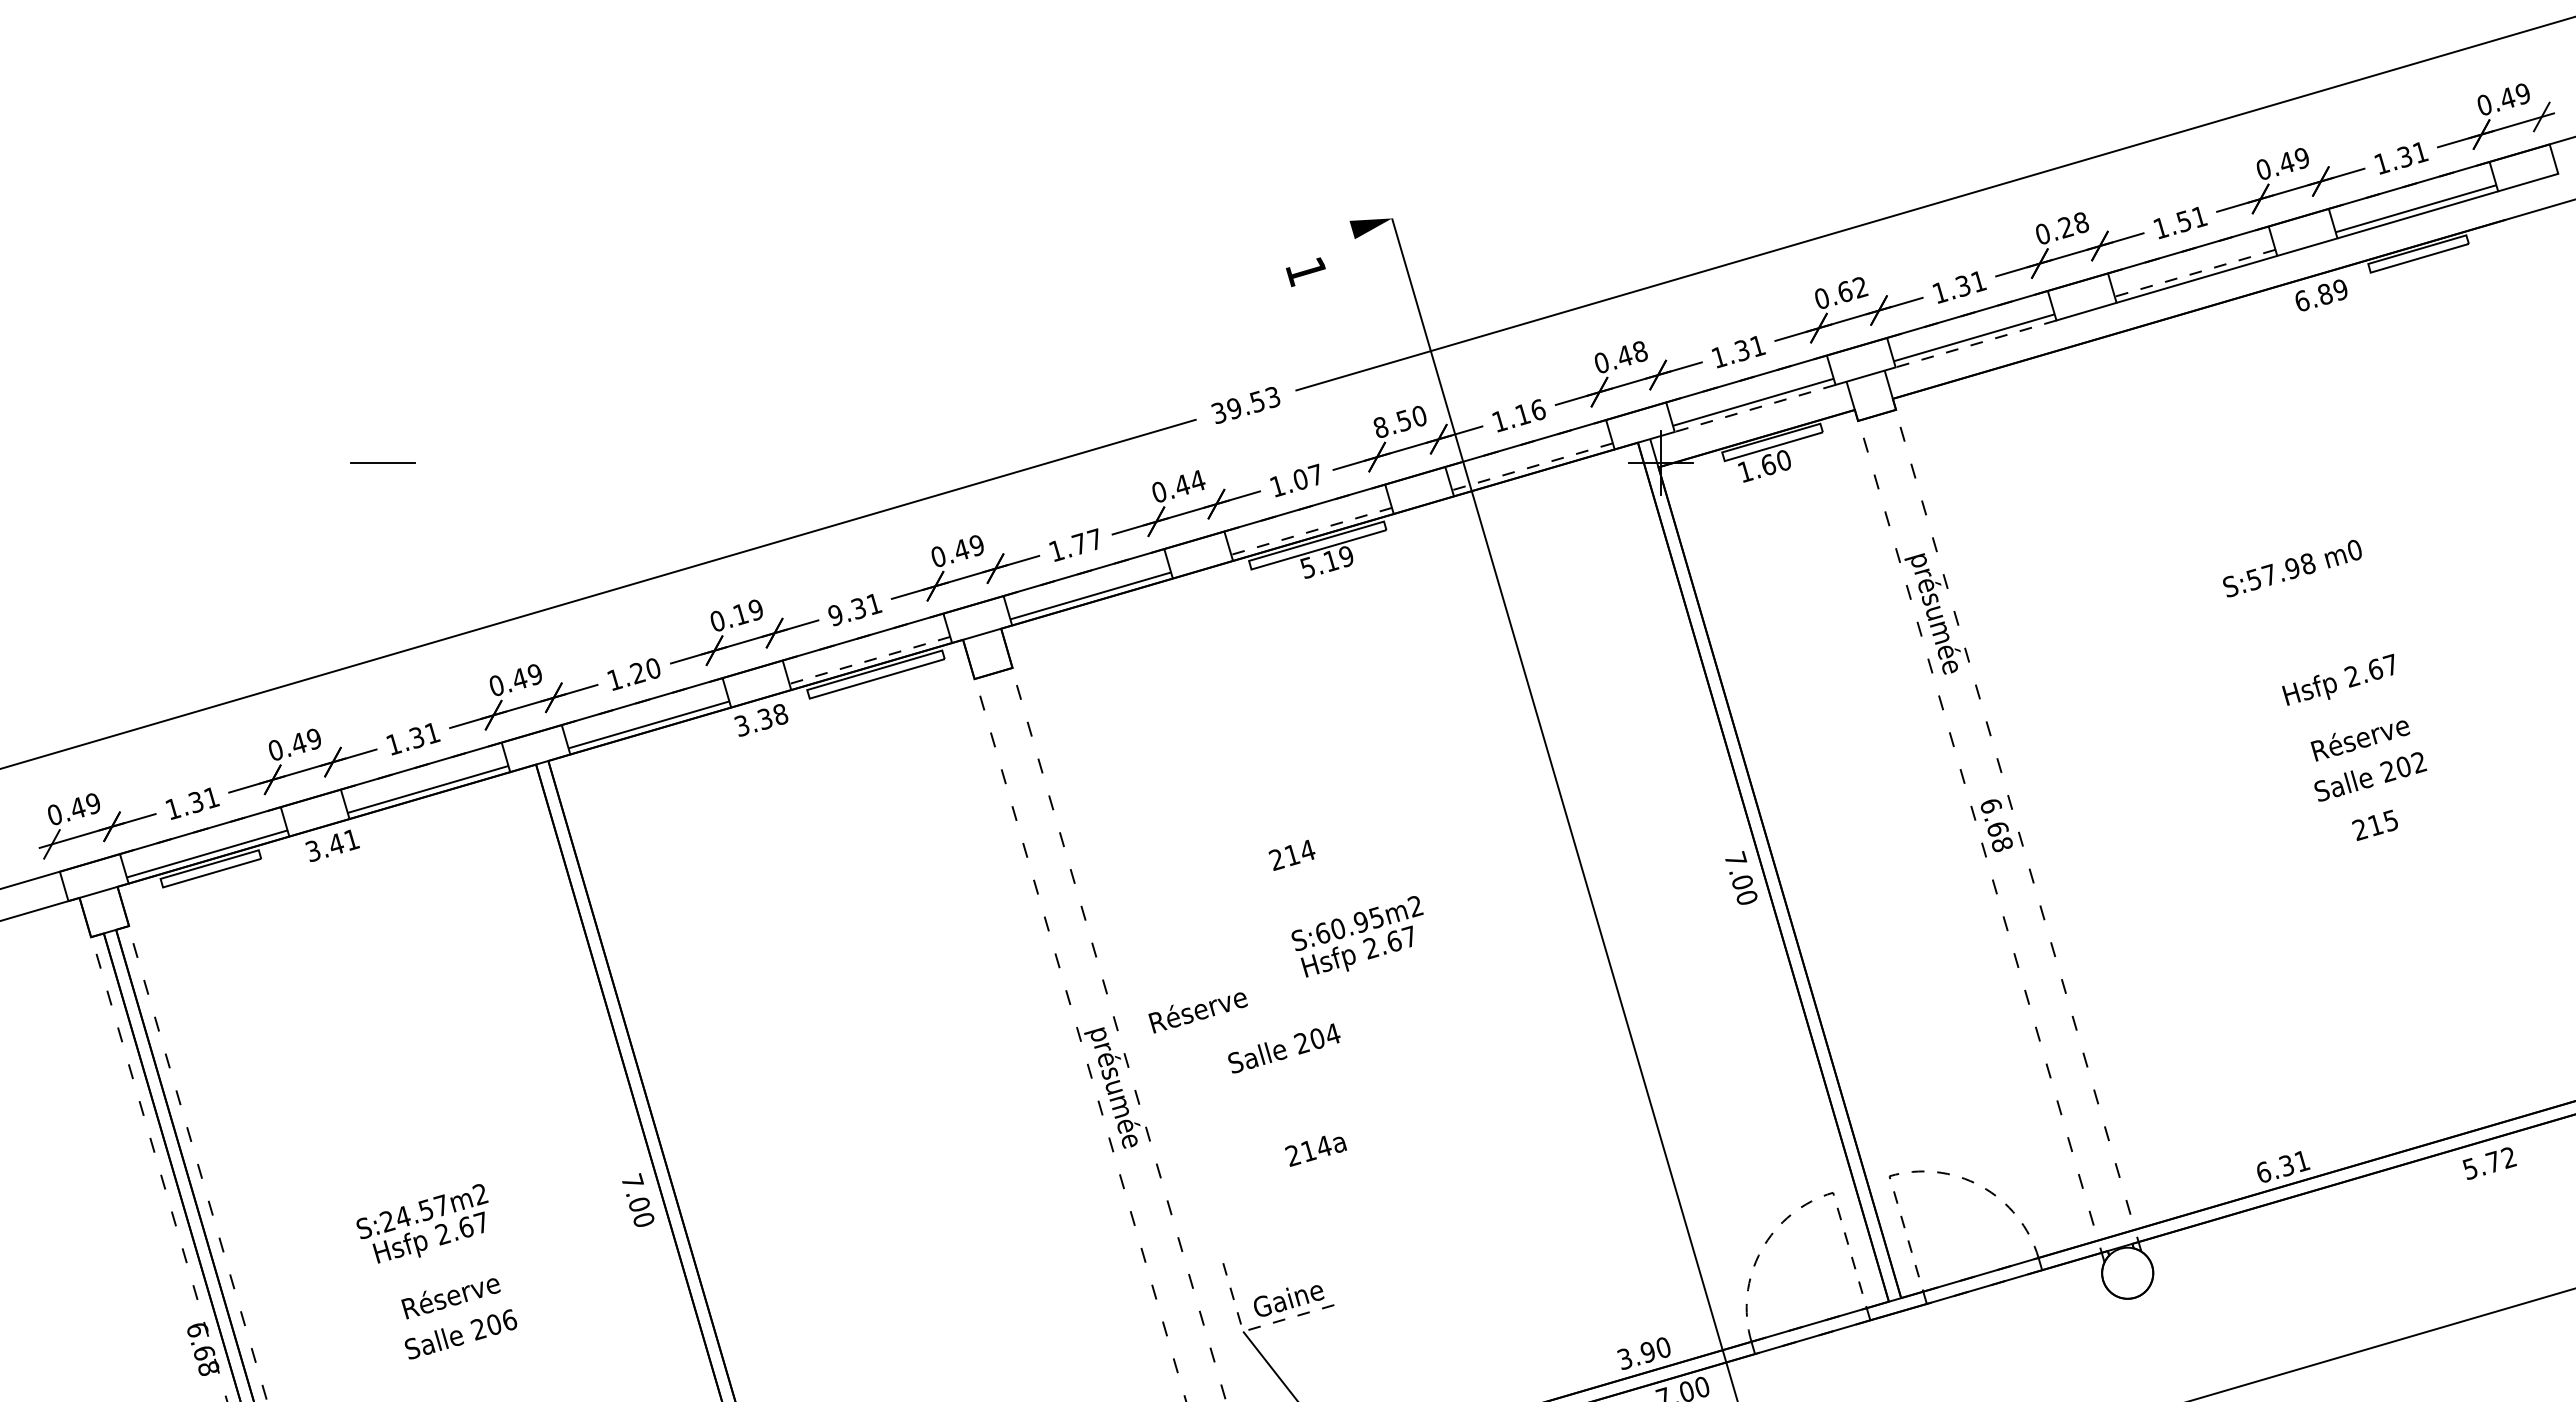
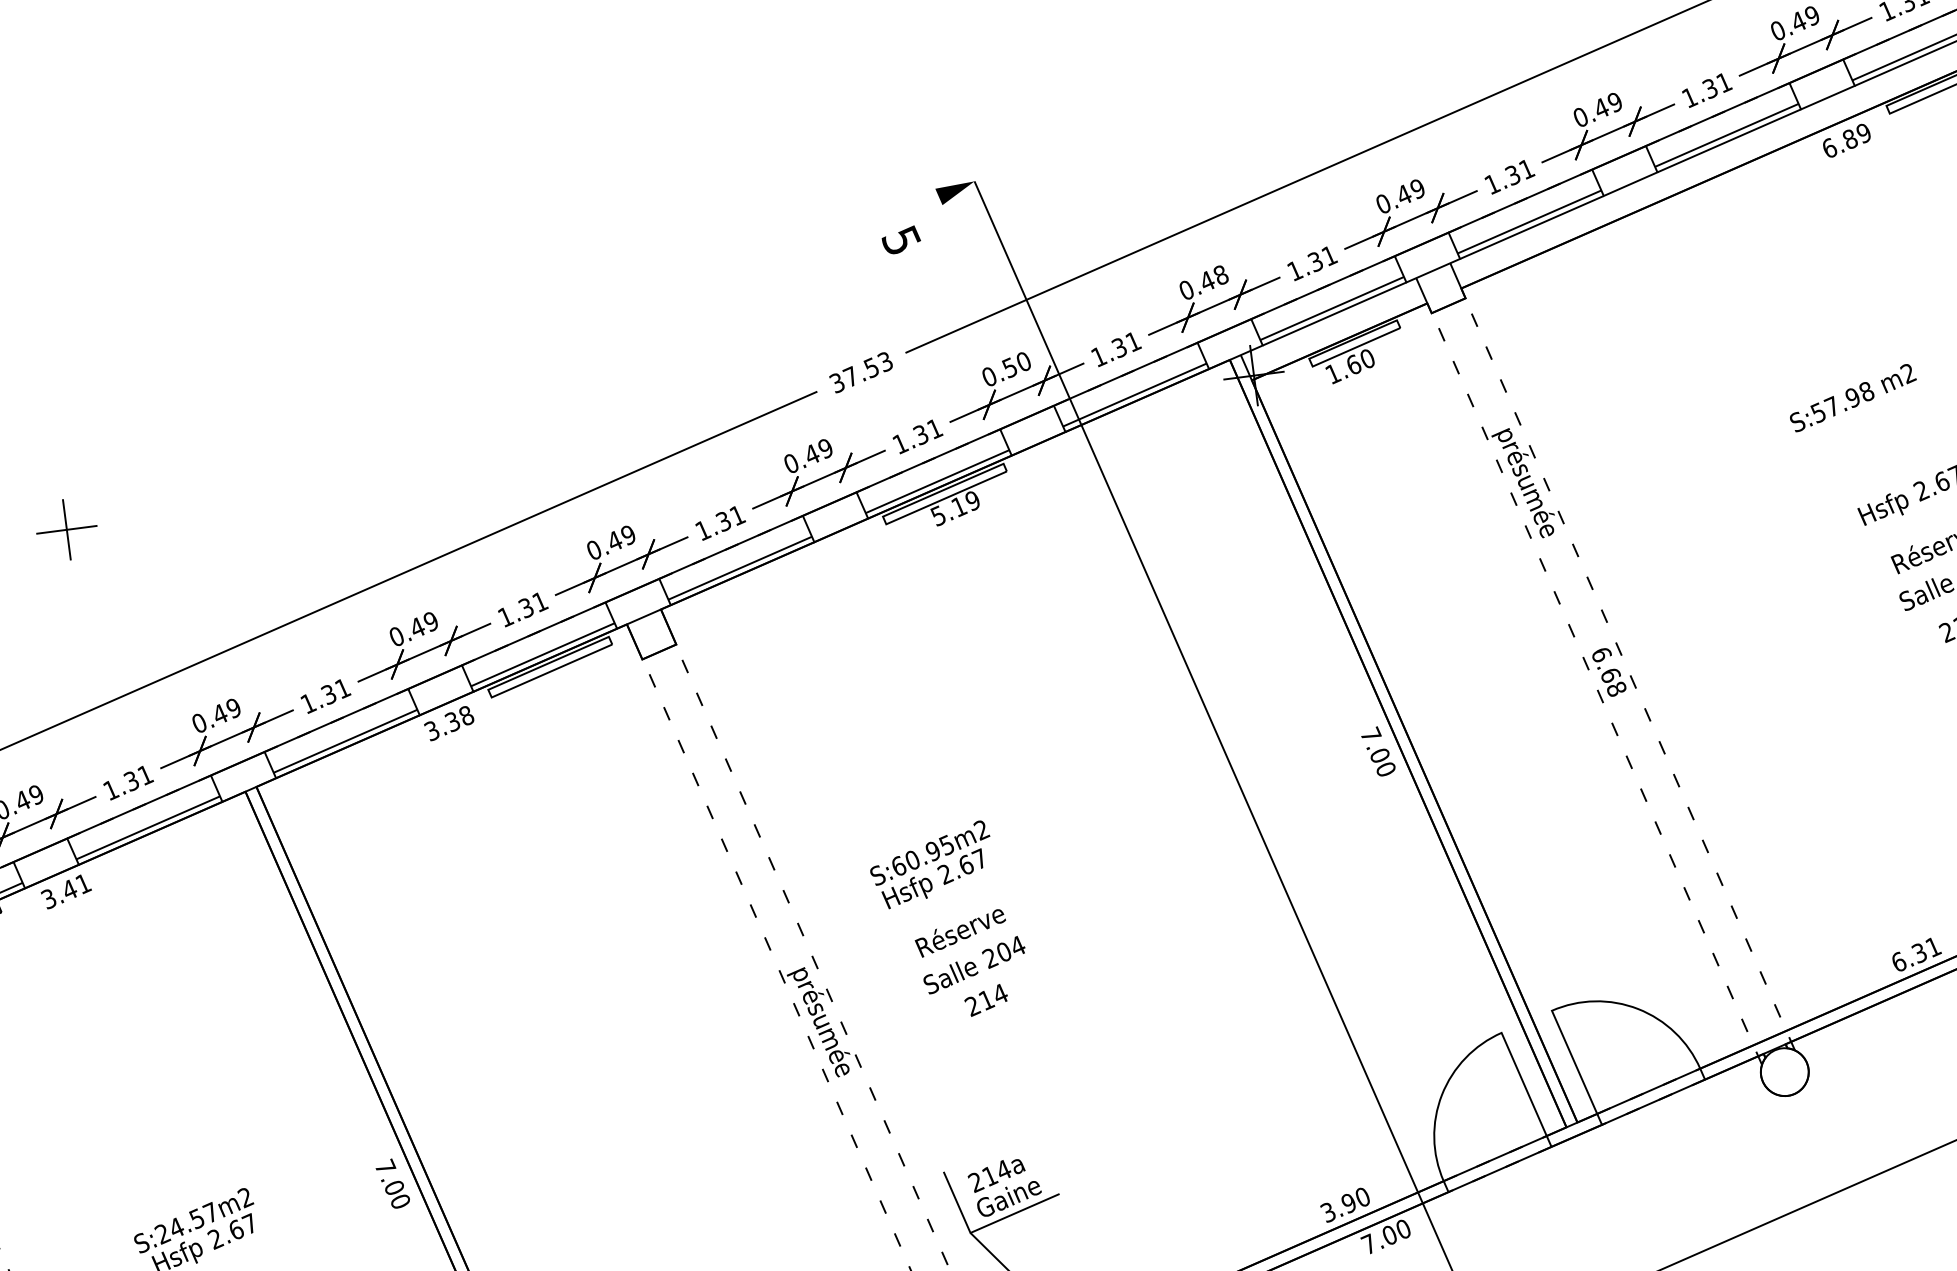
text: (2183, 219) -> (1709, 86), 1.51 -> 1.31
text: (2072, 225) -> (1607, 105), 0.28 -> 0.49
text: (1306, 271) -> (901, 240), 1 -> 5
line: (2195, 273) -> (1727, 135), dashed -> solid
text: (1853, 289) -> (1411, 191), 0.62 -> 0.49
line: (1976, 343) -> (1532, 227), dashed -> solid
text: (1233, 408) -> (850, 376), 39.53 -> 37.53
line: (1755, 408) -> (1334, 314), dashed -> solid
text: (1530, 412) -> (1126, 344), 1.16 -> 1.31
text: (1380, 427) -> (988, 376), 8.50 -> 0.50
line: (382, 462) -> (66, 529), added
line: (1532, 466) -> (1134, 394), dashed -> solid
text: (1308, 476) -> (928, 431), 1.07 -> 1.31
text: (1197, 480) -> (825, 448), 0.44 -> 0.49
line: (1311, 531) -> (937, 481), dashed -> solid
text: (1087, 541) -> (730, 518), 1.77 -> 1.31
text: (2354, 550) -> (1908, 373), m0 -> m2
text: (740, 614) -> (417, 627), 0.19 -> 0.49
text: (835, 615) -> (505, 617), 9.31 -> 1.31
line: (869, 660) -> (542, 654), dashed -> solid
text: (645, 671) -> (335, 692), 1.20 -> 1.31
text: (1291, 854) -> (985, 999), moved
text: (1357, 936) -> (931, 864), moved
text: (1197, 1012) -> (960, 933), moved
text: (1316, 1150) -> (997, 1174), moved
line: (1927, 1171) -> (1586, 1001), dashed -> solid
line: (1798, 1209) -> (1471, 1052), dashed -> solid
line: (1258, 1327) -> (984, 1227), dashed -> solid

